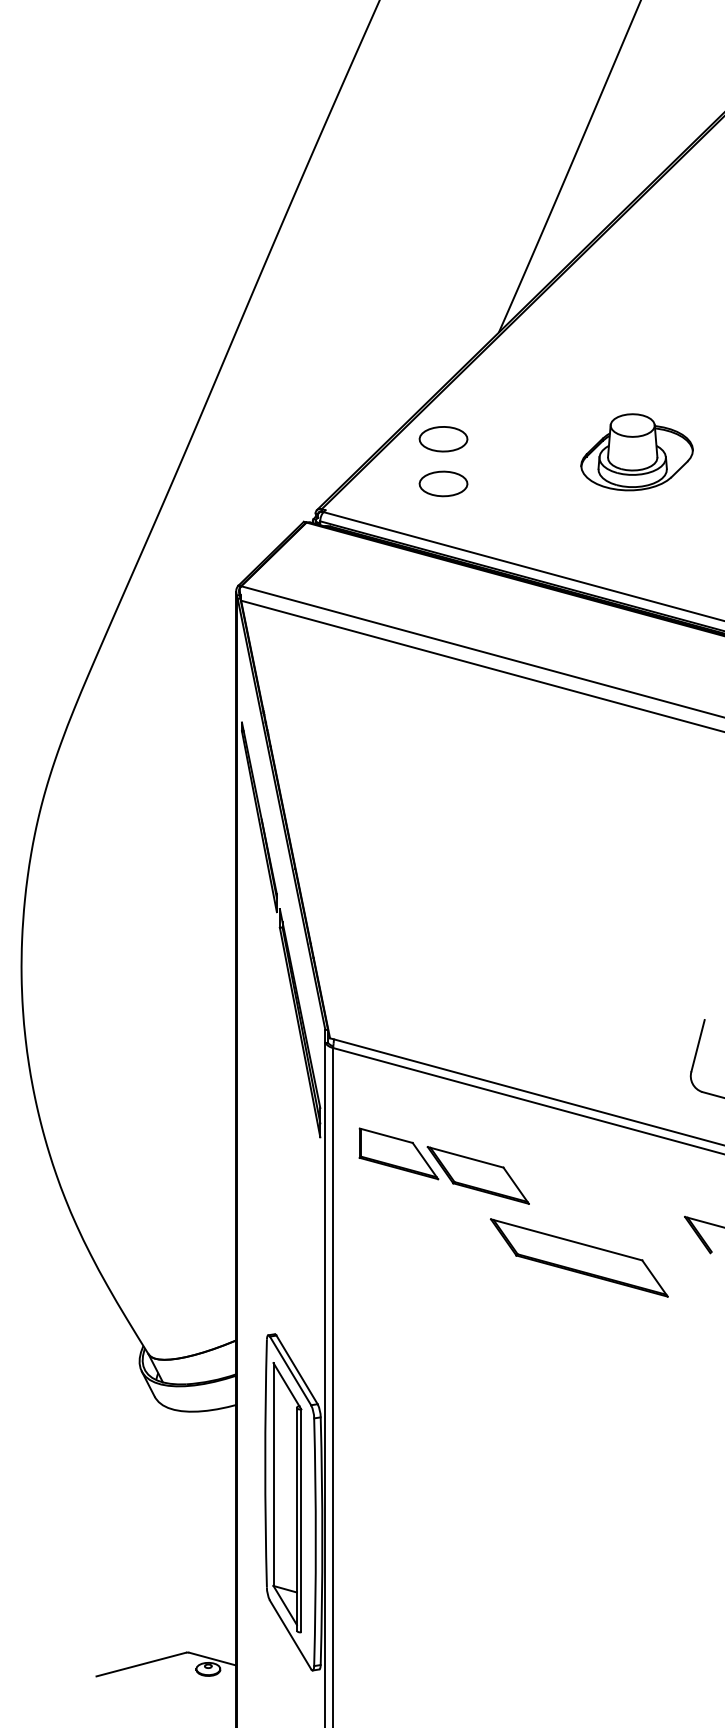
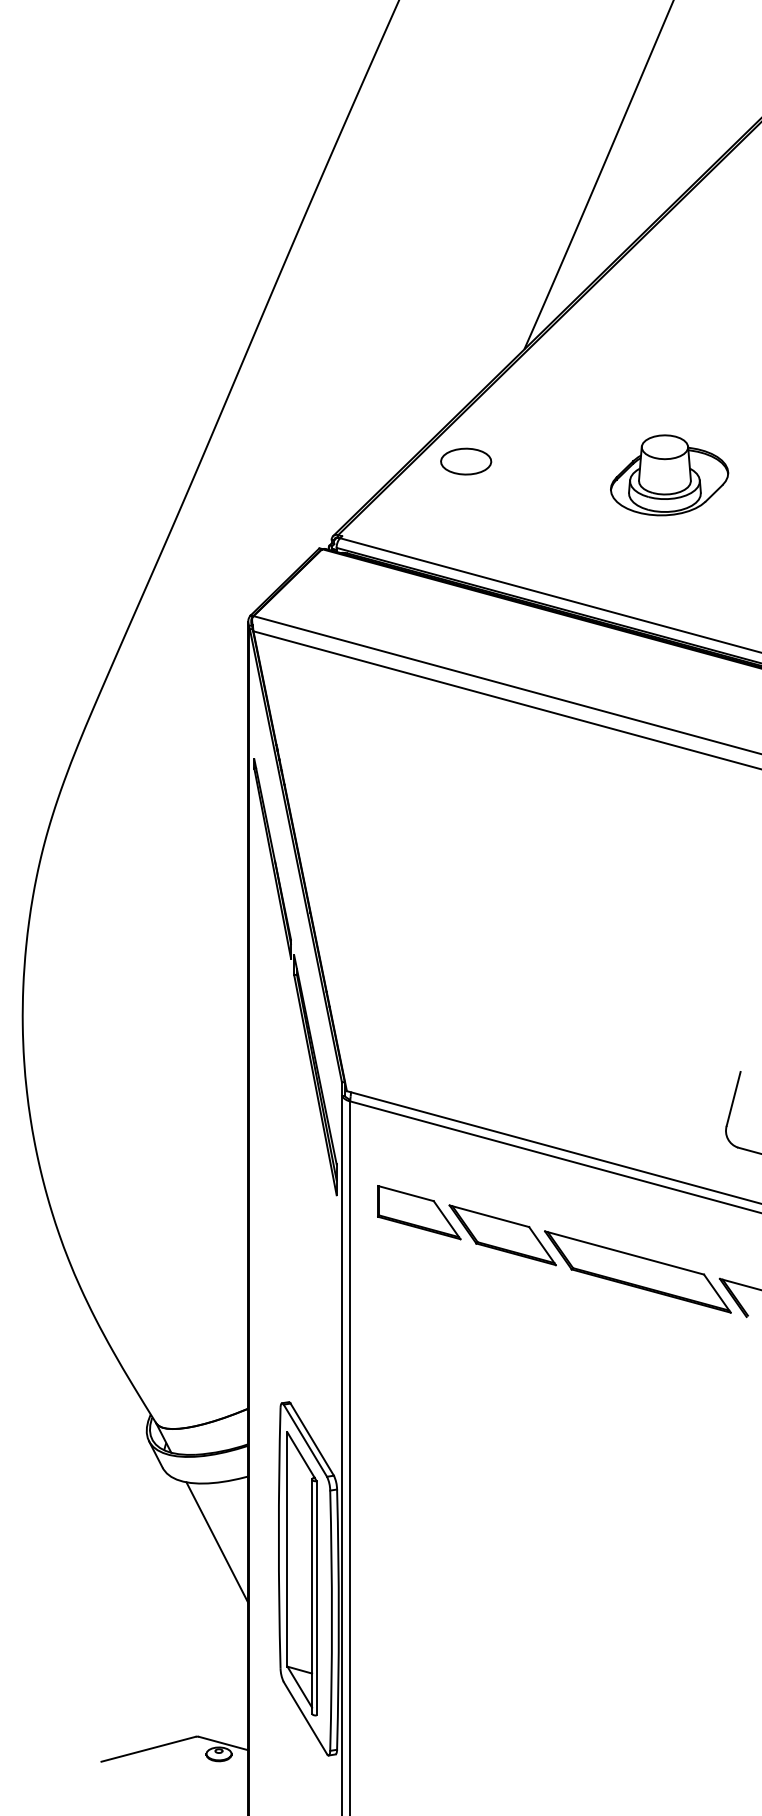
part: (443, 483) -> (466, 508), removed
part: (578, 1257) -> (637, 1271), moved
line: (206, 1467) -> (217, 1542), added

